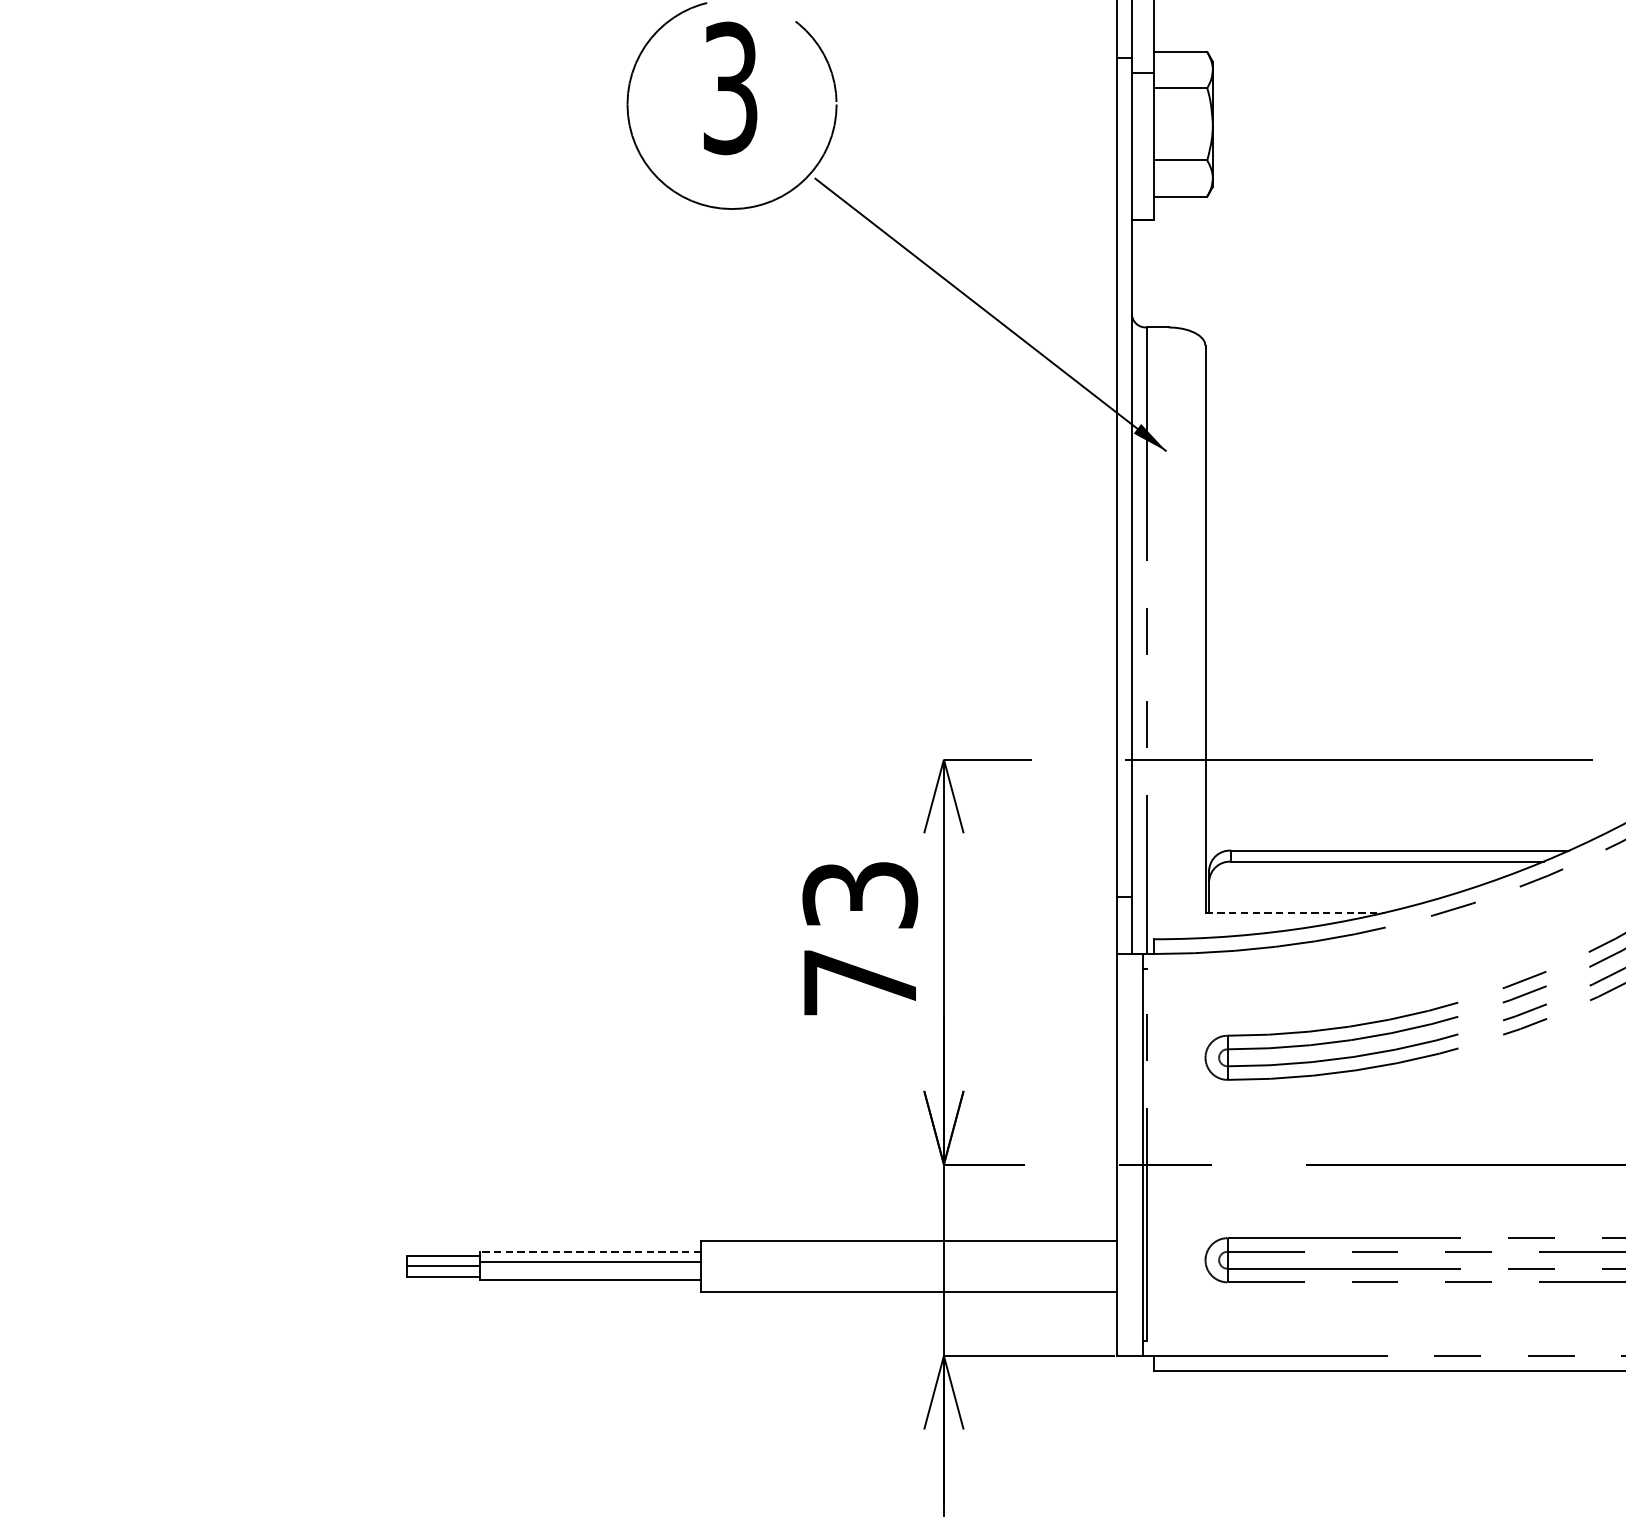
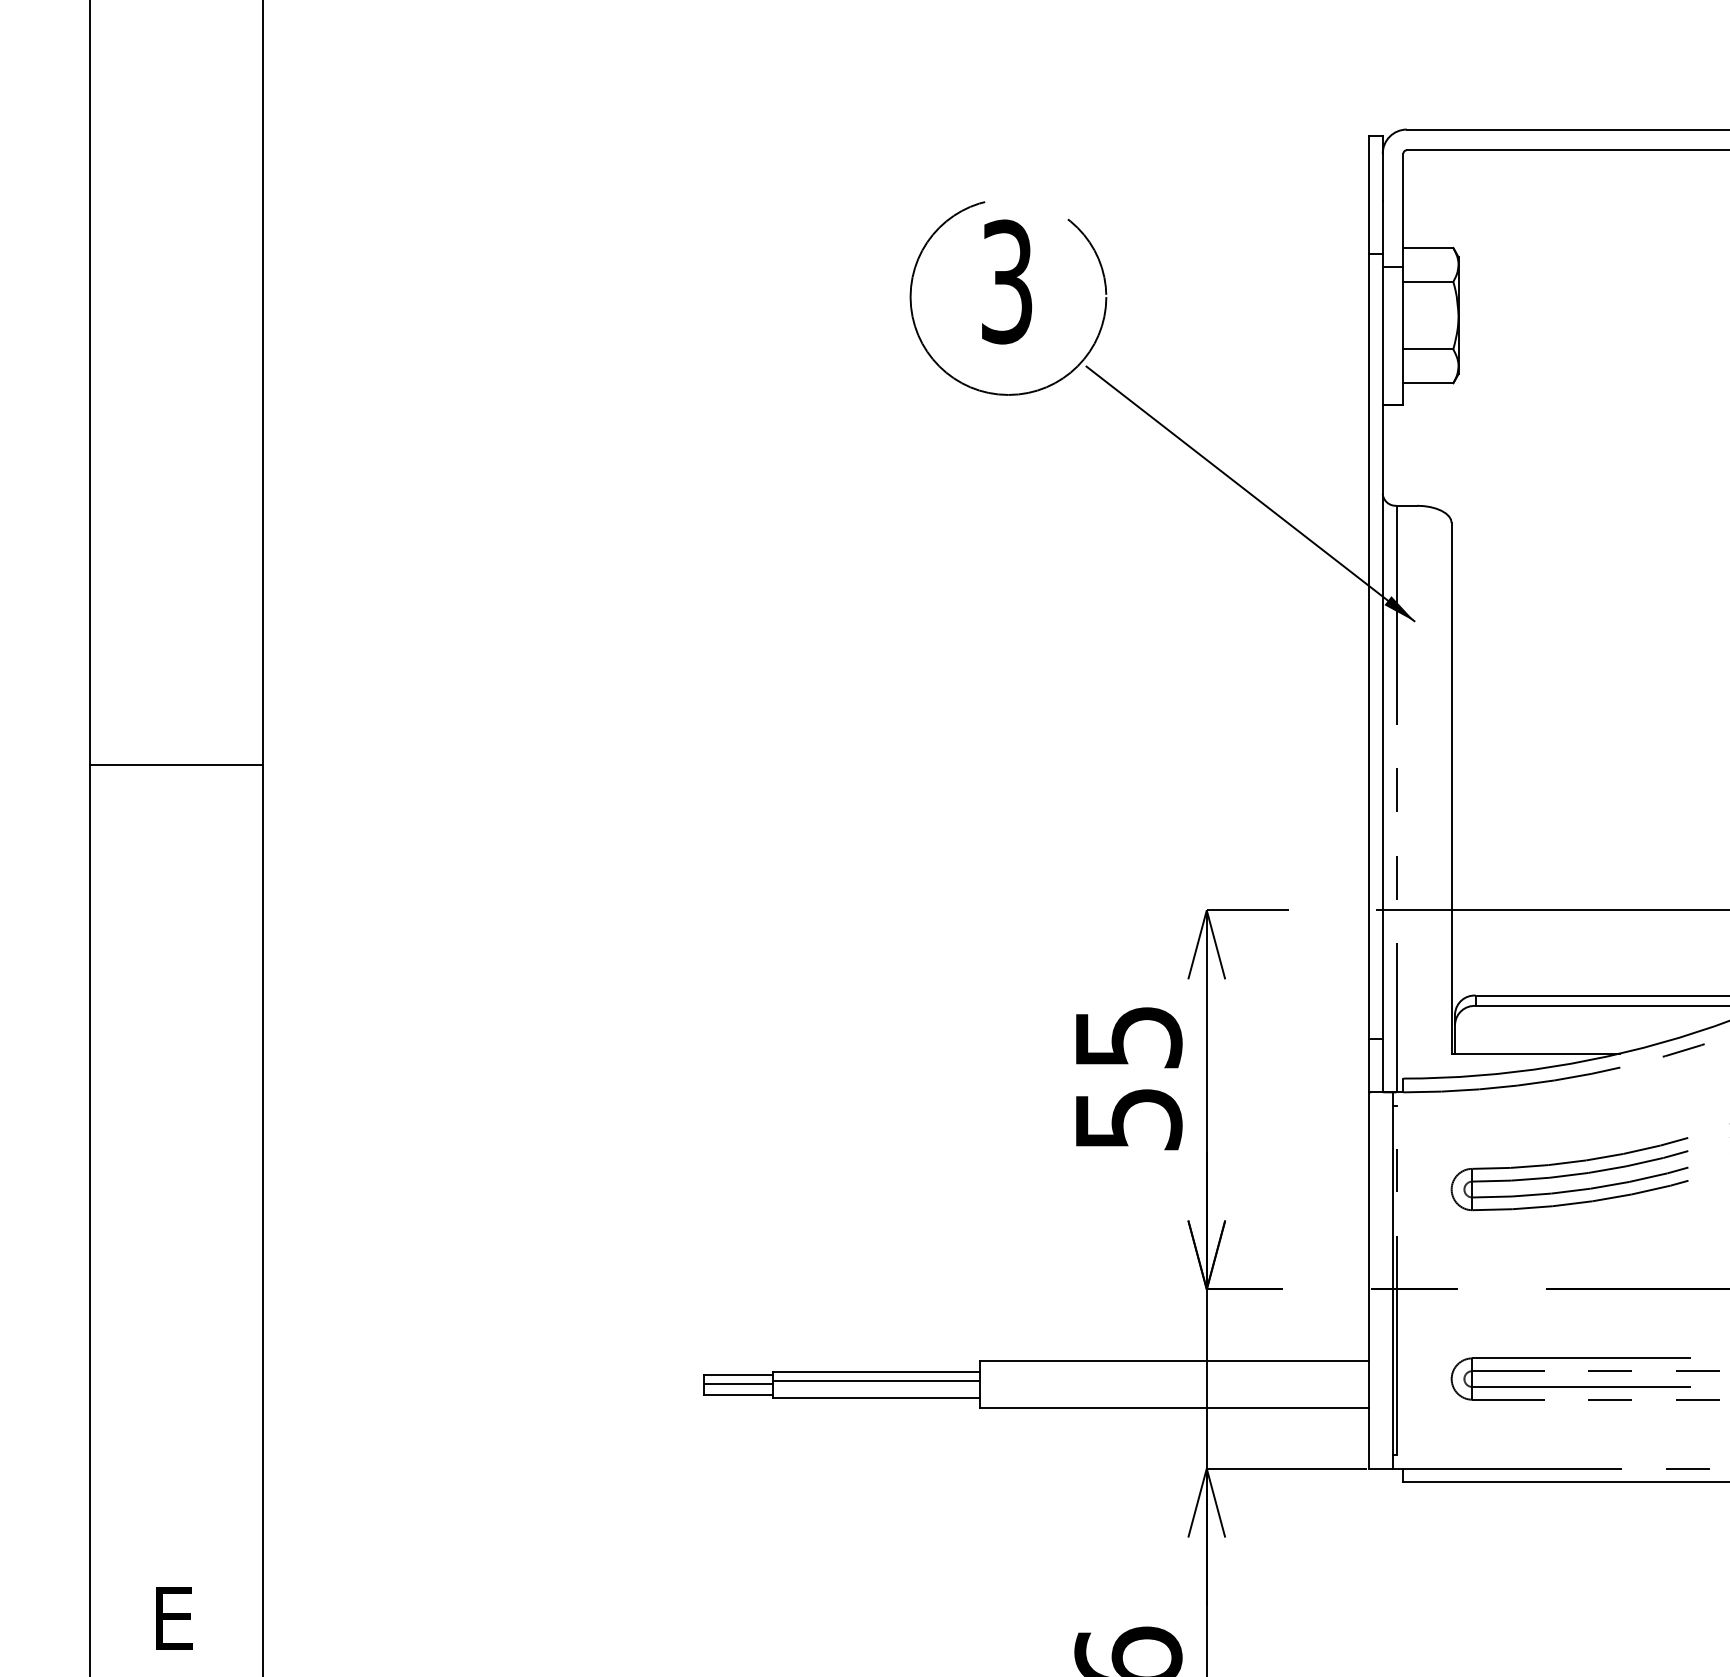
line: (1295, 912) -> (1535, 1053), dashed -> solid
text: (860, 939) -> (1128, 1078), 73 -> 55
line: (590, 1252) -> (875, 1371), dashed -> solid

